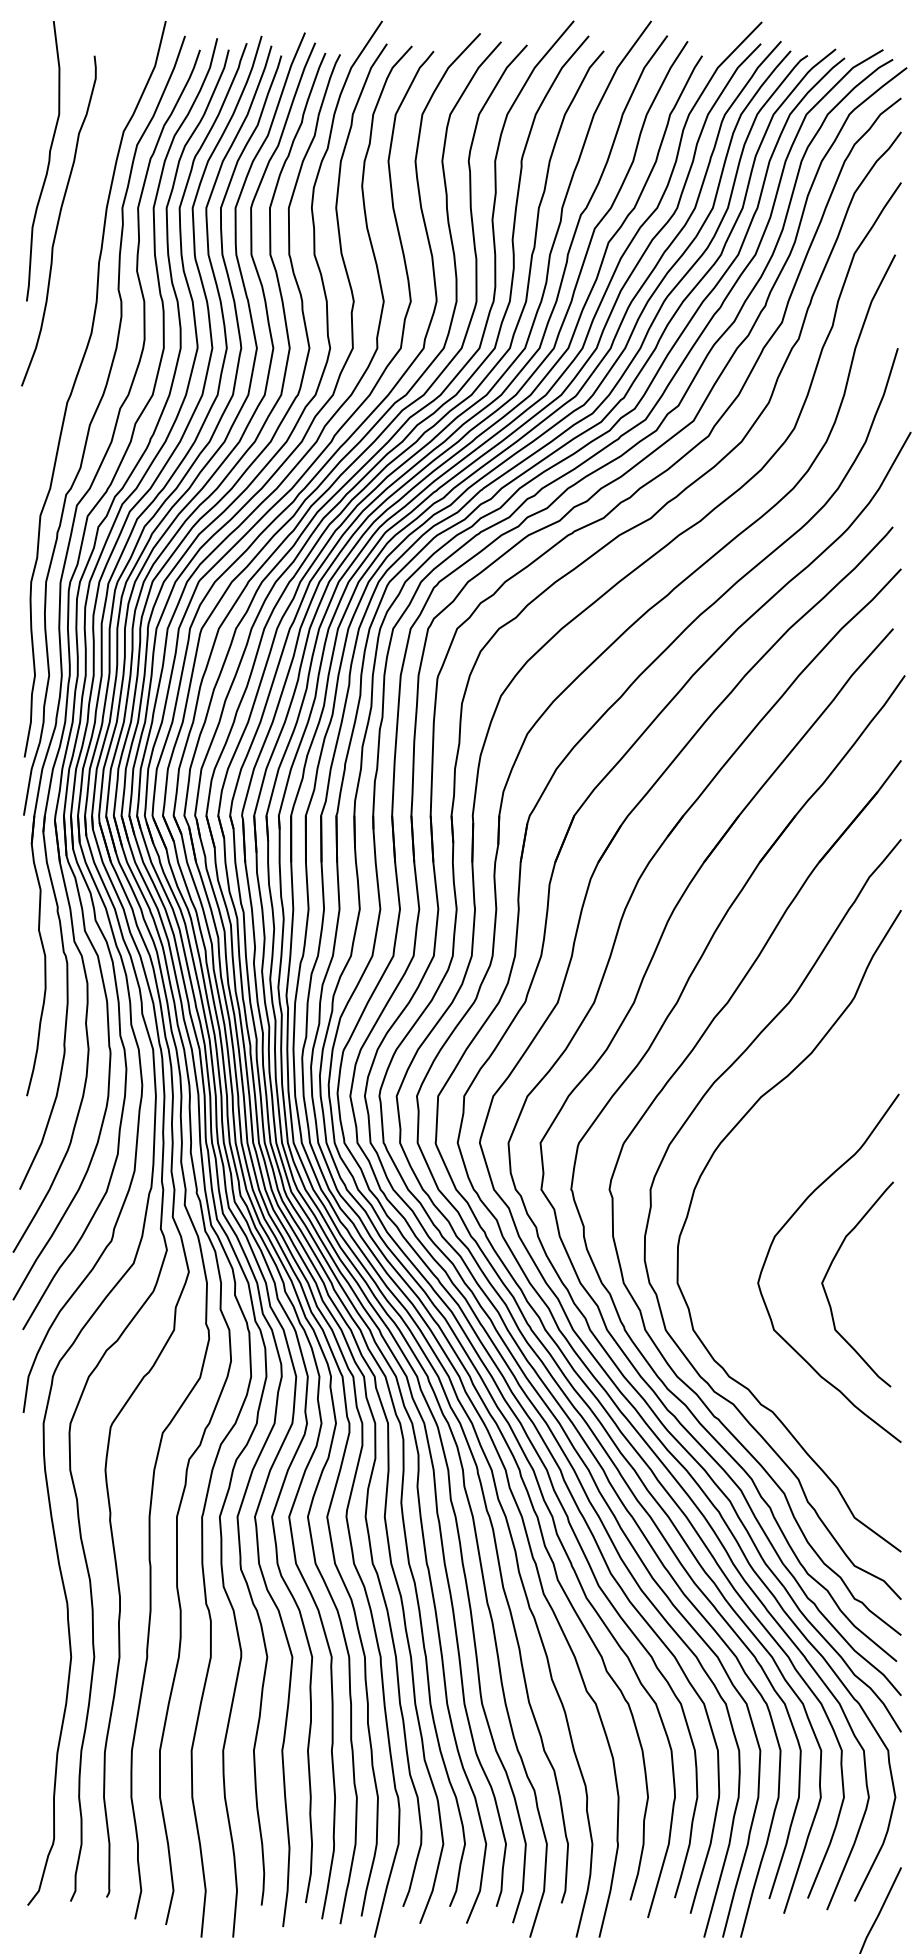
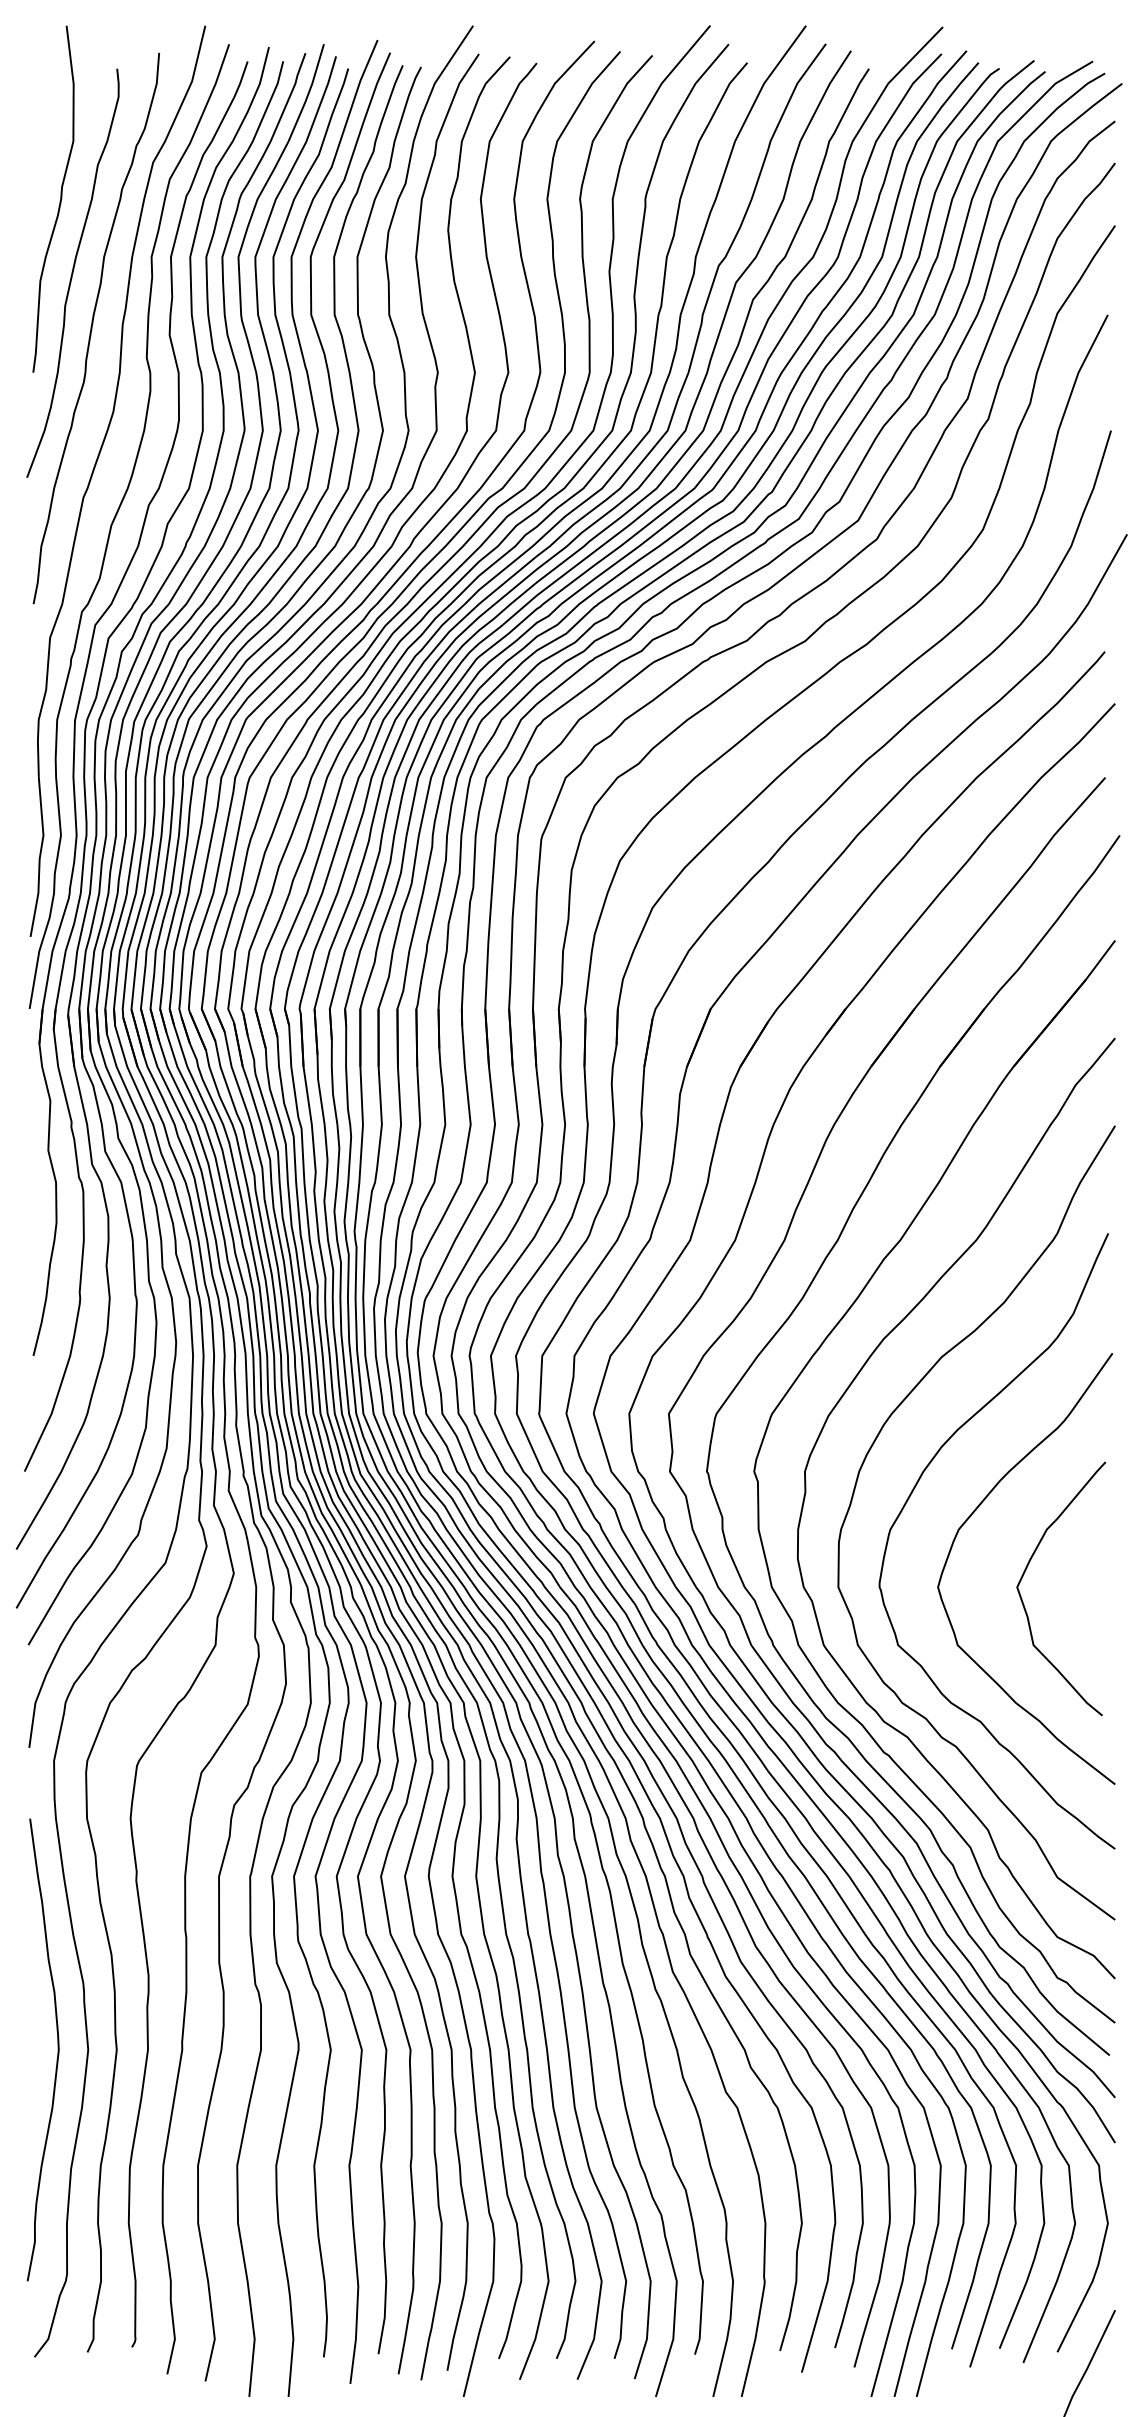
curve: (75, 263) -> (93, 325), added
curve: (739, 1204) -> (915, 1489), added
curve: (46, 1657) -> (57, 2050), added

